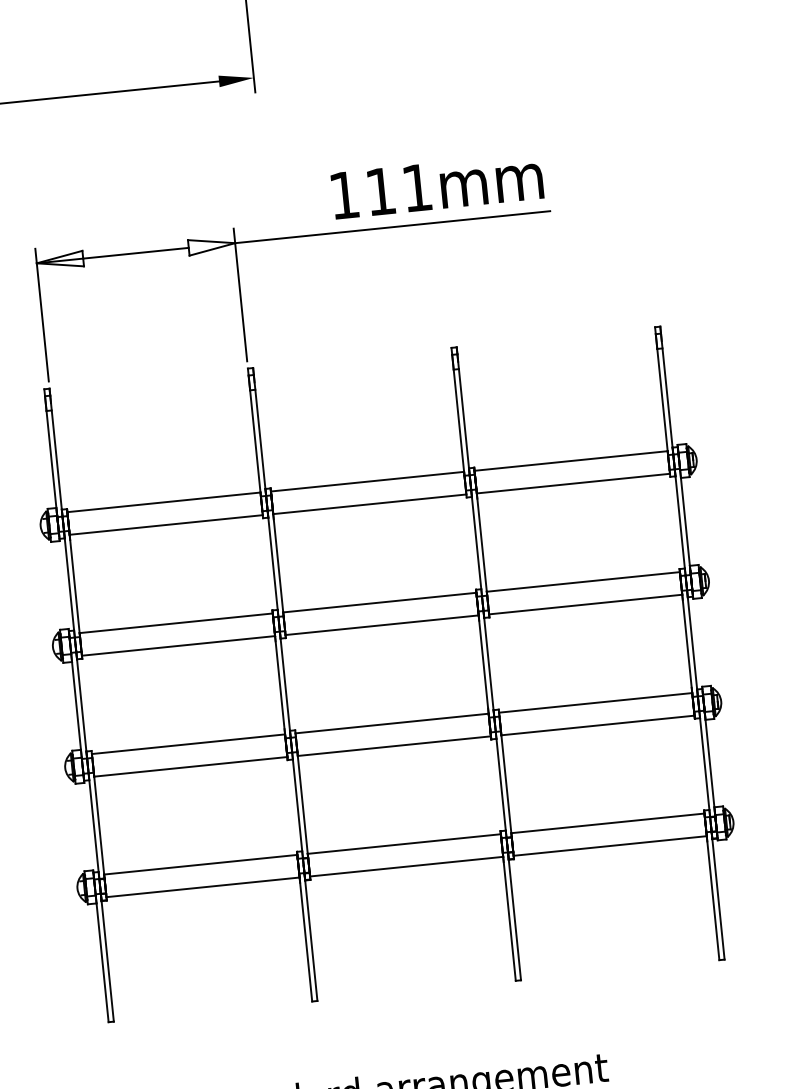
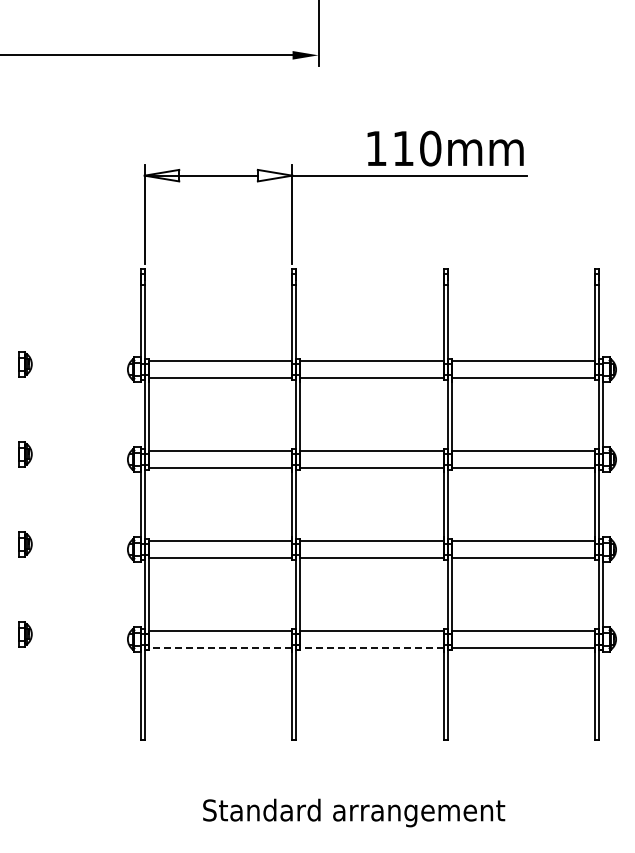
text: (417, 187) -> (430, 148), 111mm -> 110mm
line: (407, 866) -> (372, 647), solid -> dashed
line: (203, 886) -> (220, 647), solid -> dashed

